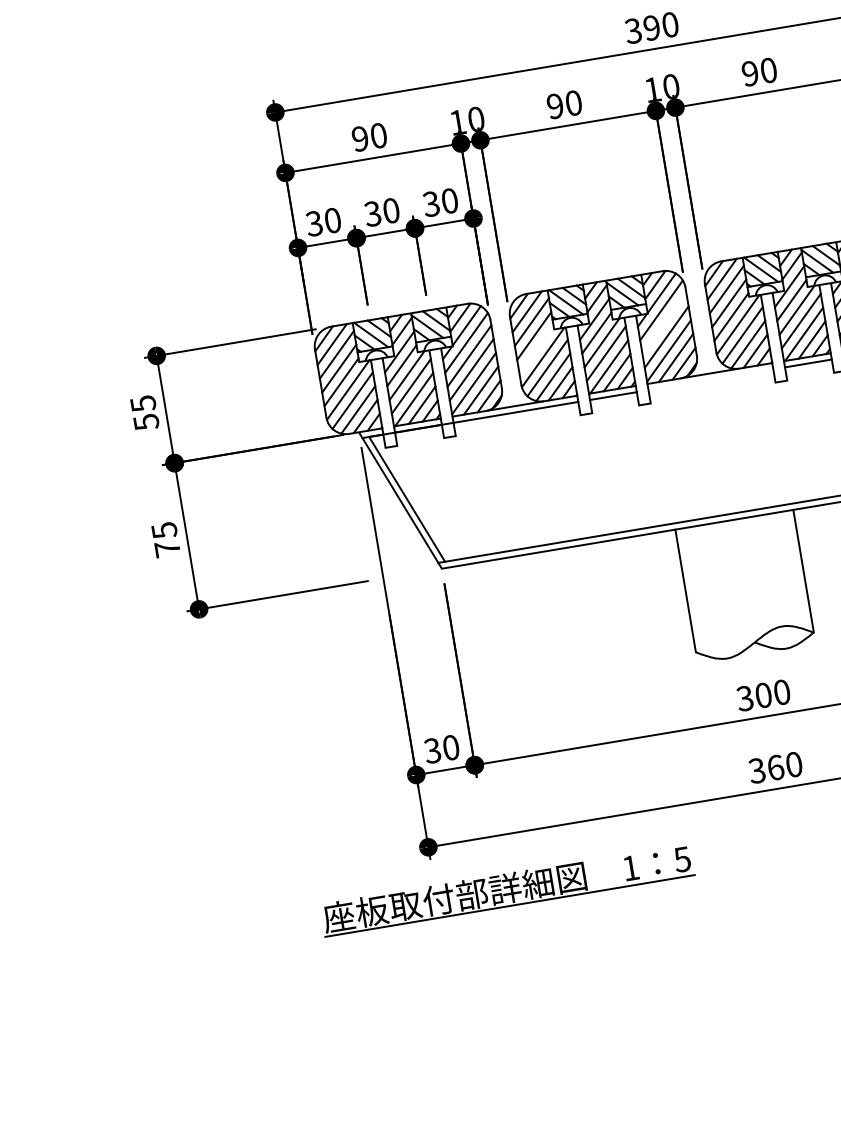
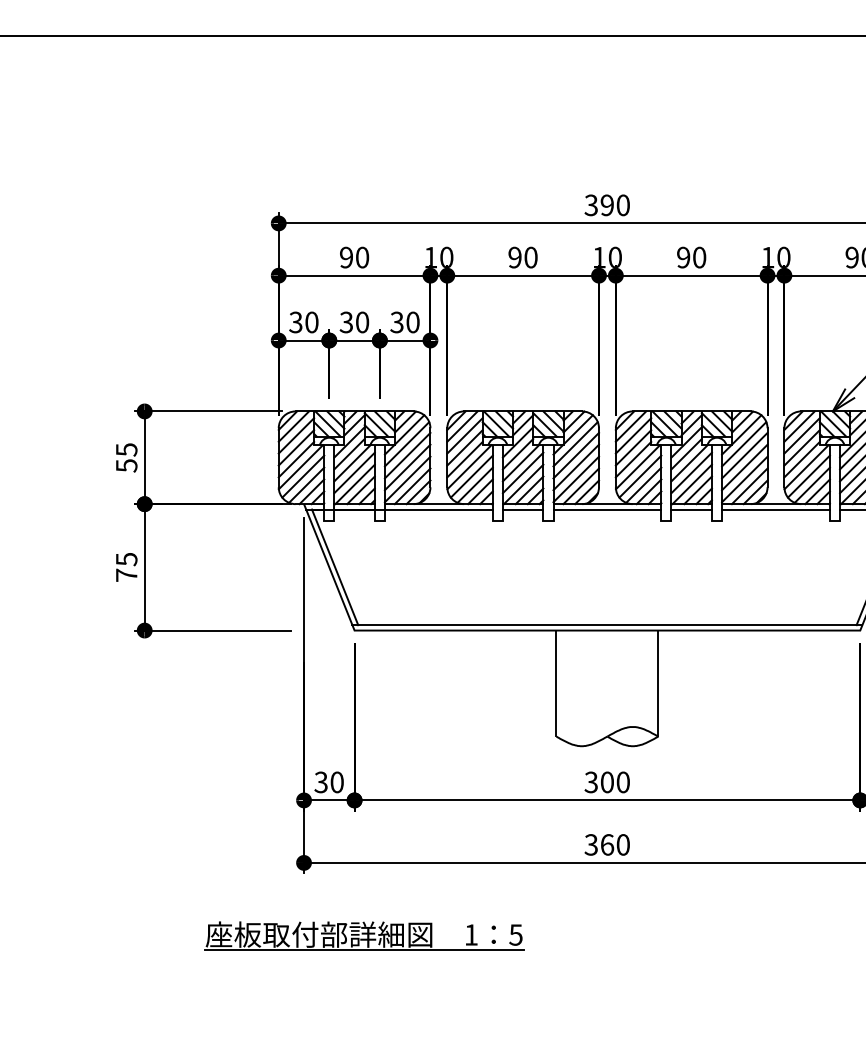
line: (664, 323) -> (576, 455), added
line: (535, 349) -> (464, 459), added
line: (710, 379) -> (607, 509), added
part: (507, 889) -> (364, 935), moved

